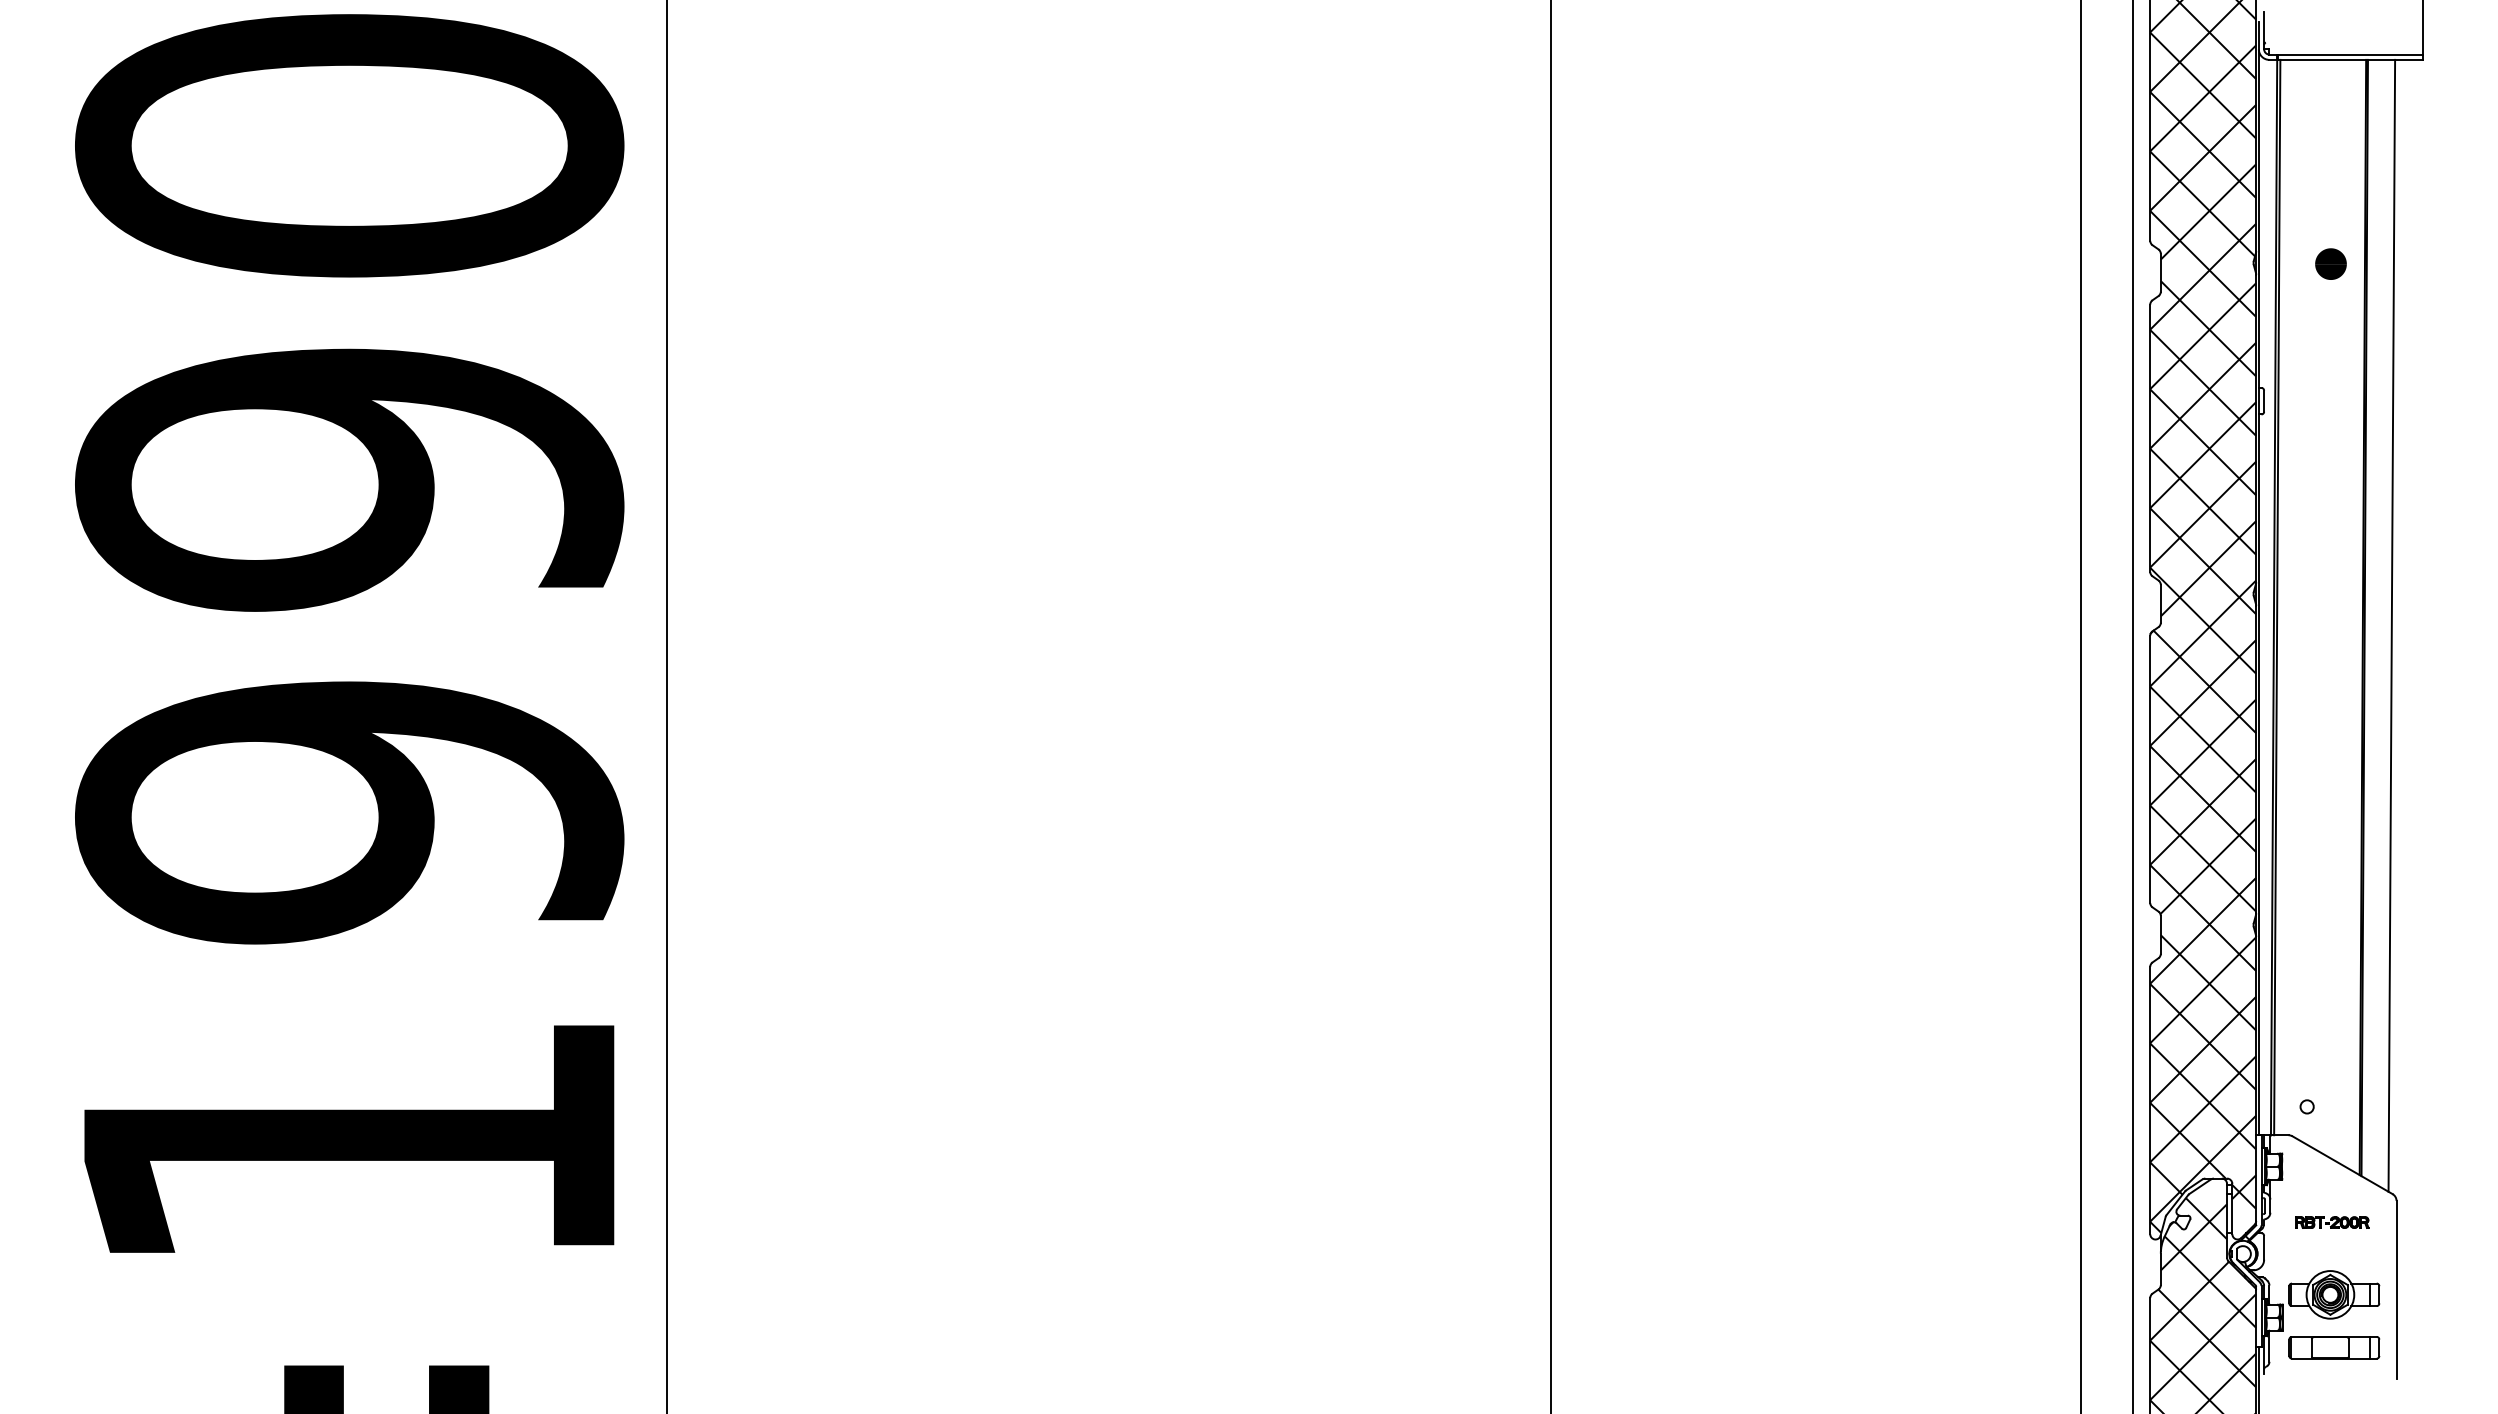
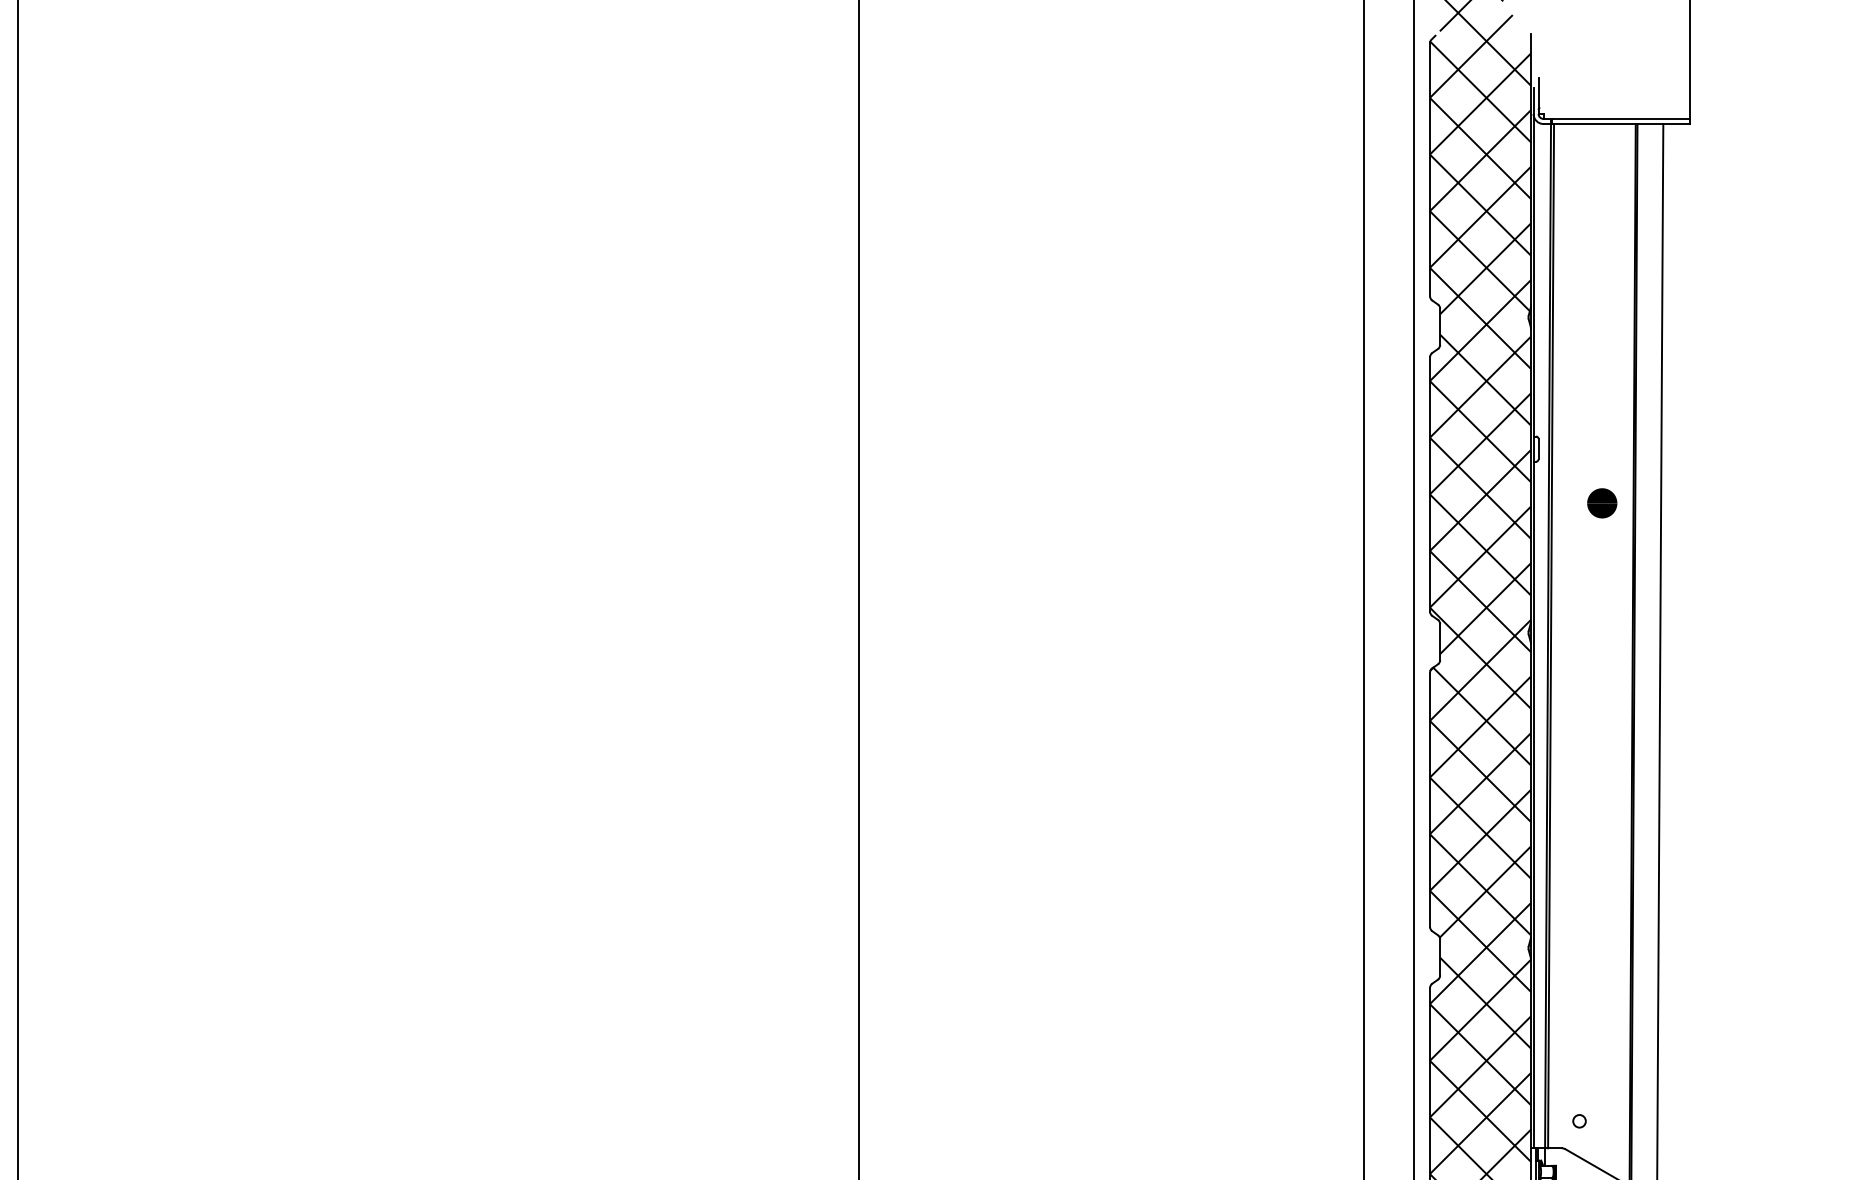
part: (2330, 263) -> (1601, 502), moved

